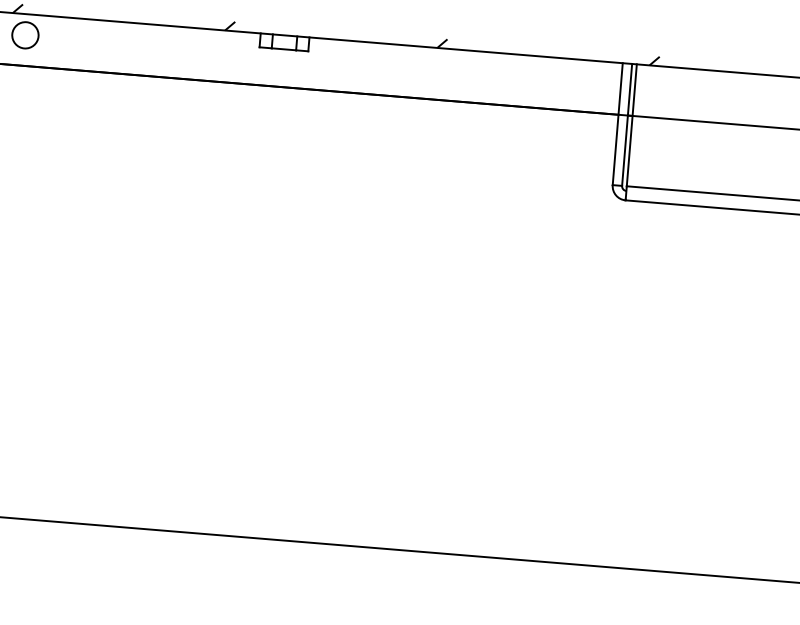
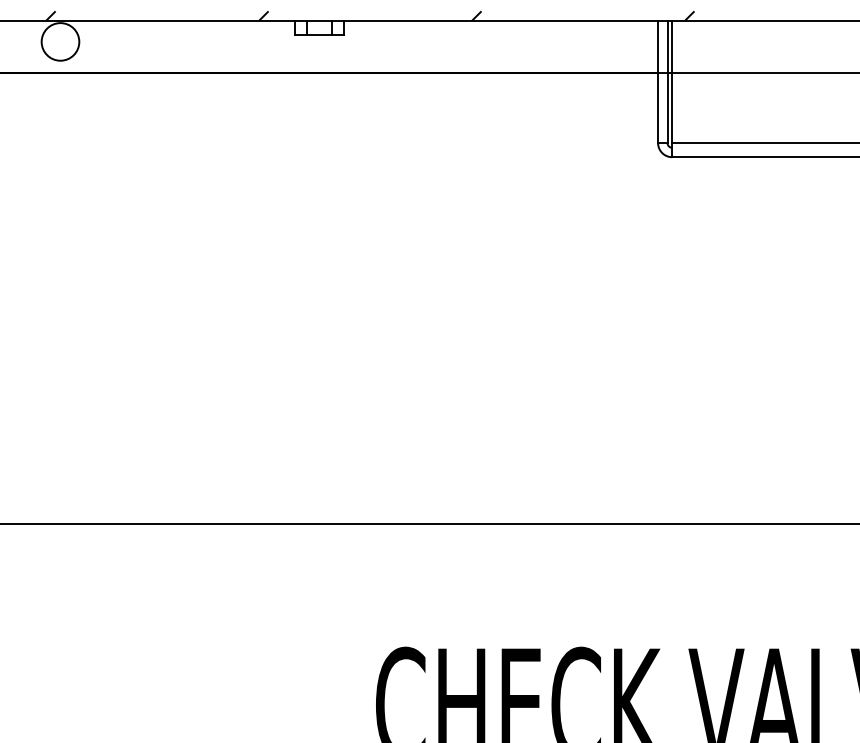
circle: (25, 34) -> (60, 41), size x1.43

